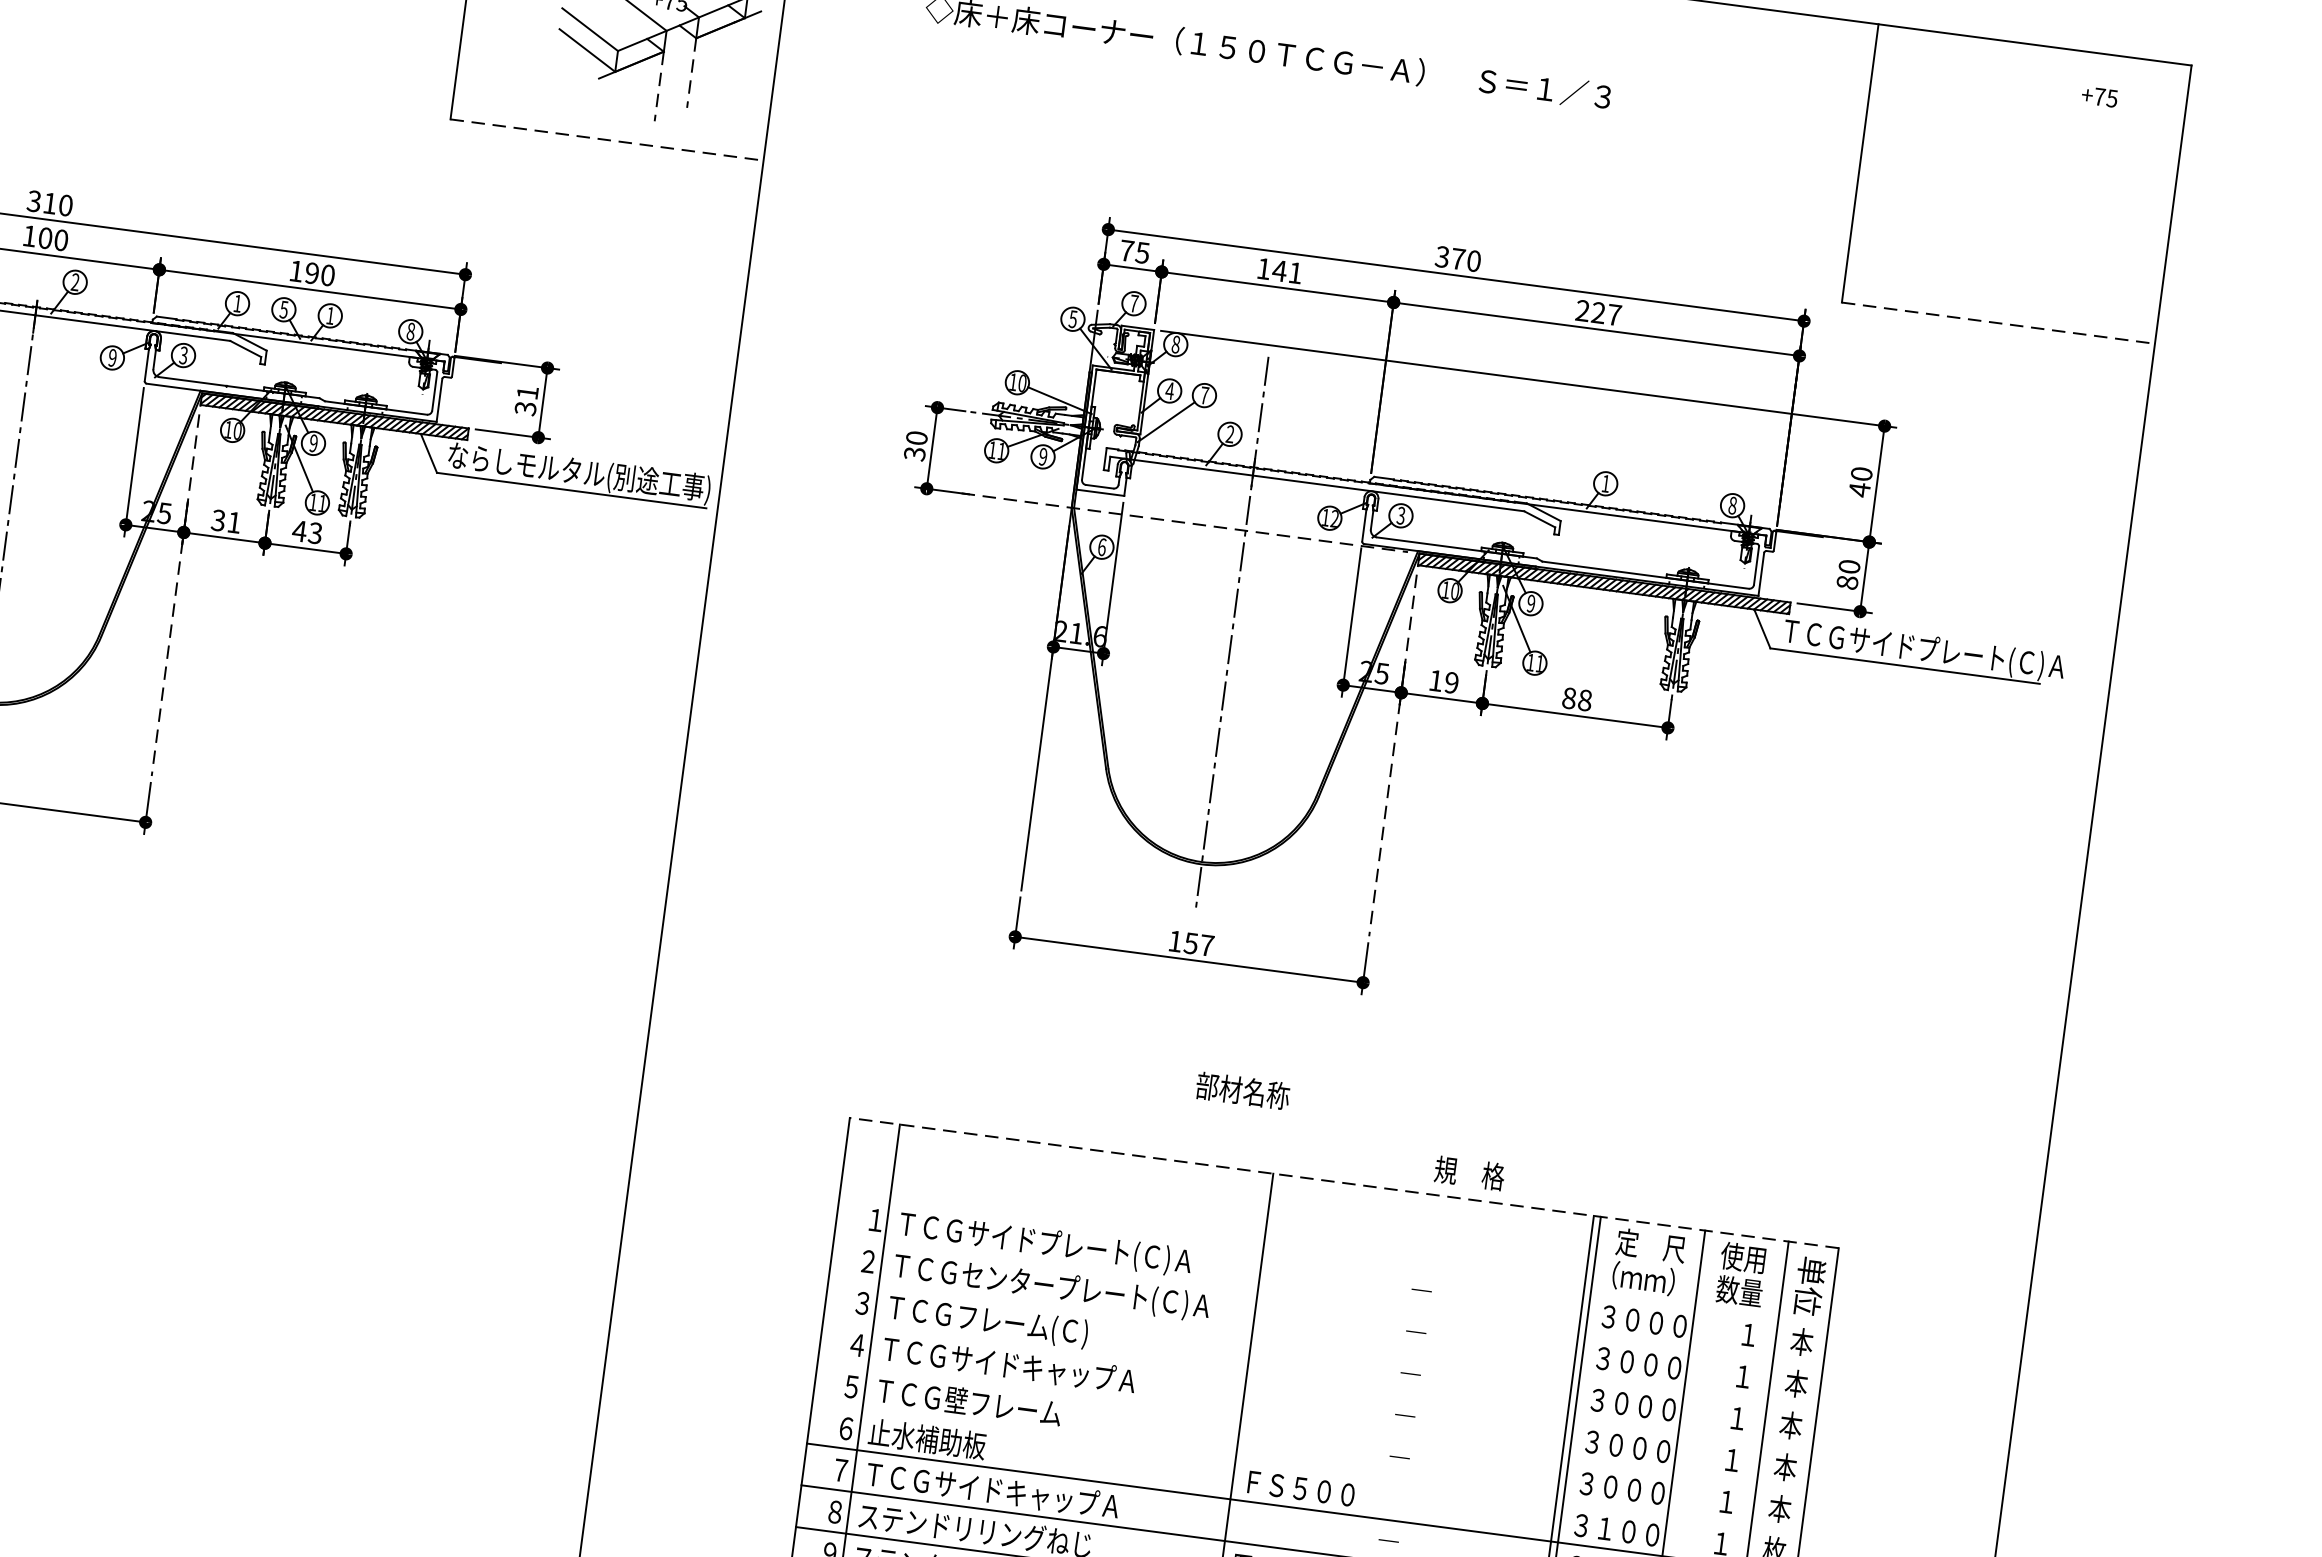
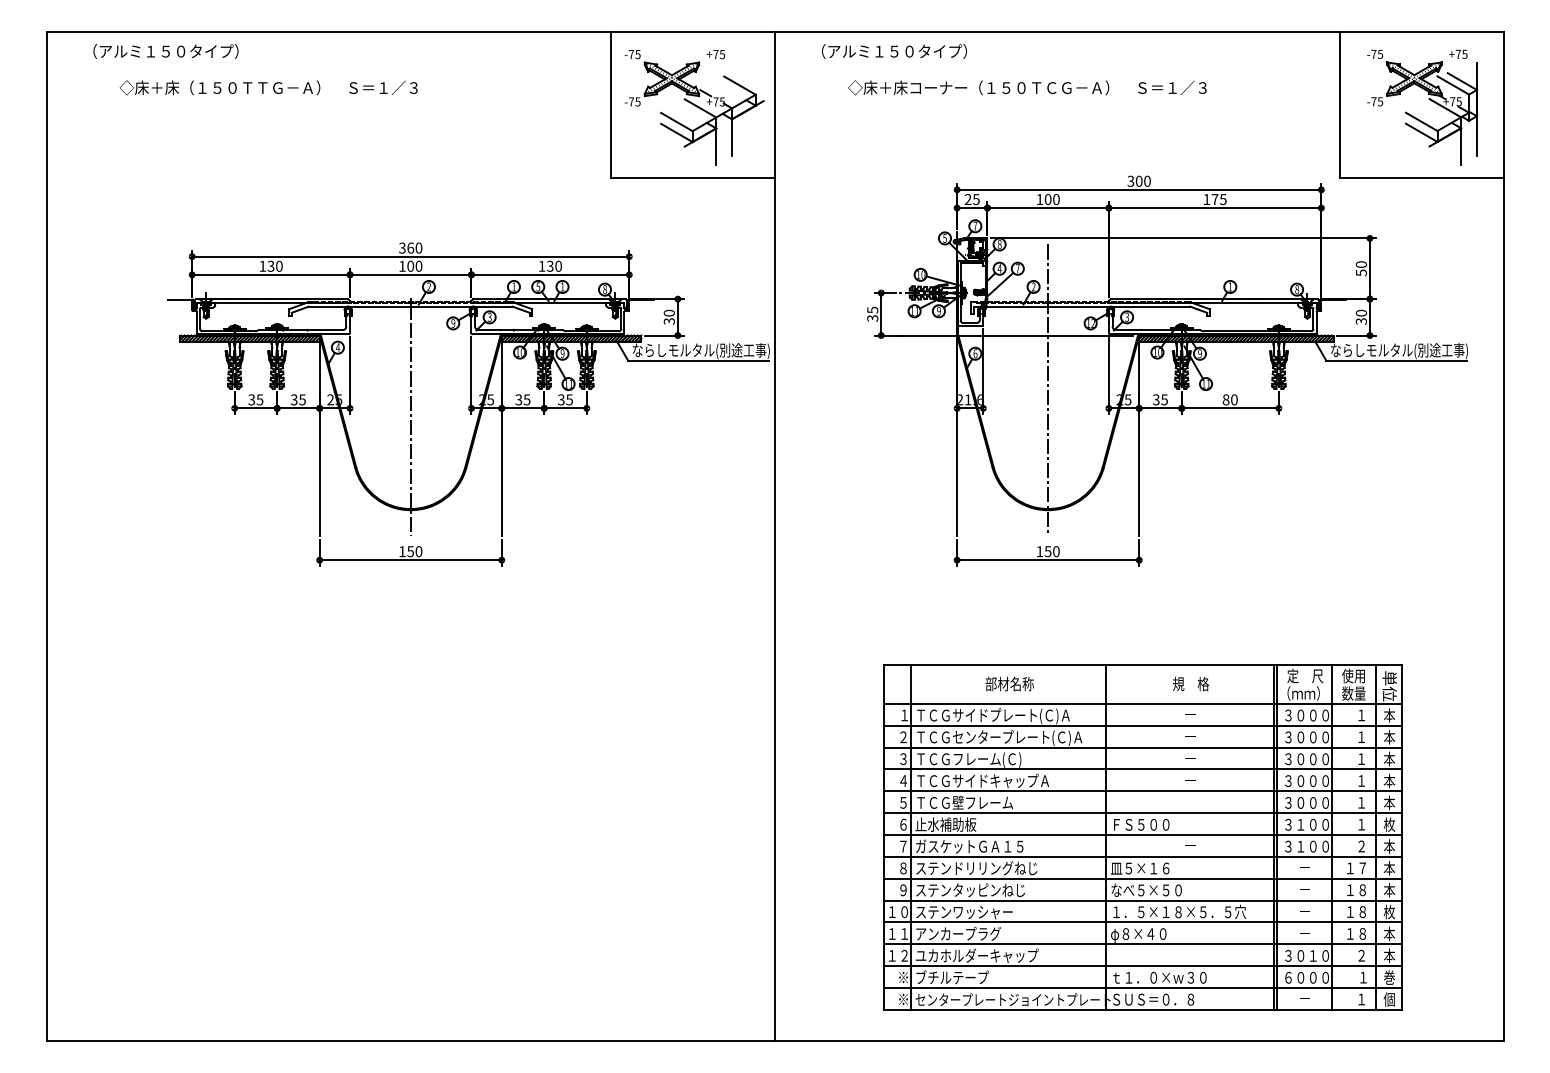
line: (692, 75) -> (732, 138), dashed -> solid
line: (659, 88) -> (716, 147), dashed -> solid
line: (607, 139) -> (693, 177), dashed -> solid
part: (2033, 177) -> (1429, 100), added
text: (49, 202) -> (410, 247), 310 -> 360
text: (1125, 250) -> (967, 199), 75 -> 25
text: (1457, 257) -> (1138, 180), 370 -> 300
text: (1286, 271) -> (1051, 199), 141 -> 100
text: (310, 273) -> (549, 266), 190 -> 130
text: (1597, 312) -> (1214, 199), 227 -> 175
line: (1998, 322) -> (1421, 177), dashed -> solid
text: (526, 391) -> (668, 312), 31 -> 30
text: (916, 436) -> (872, 309), 30 -> 35
text: (1859, 489) -> (1361, 272), 40 -> 50
text: (233, 521) -> (526, 399), 31 -> 35
line: (1185, 522) -> (1016, 335), dashed -> solid
text: (305, 531) -> (564, 399), 43 -> 35
text: (1847, 582) -> (1361, 321), 80 -> 30
line: (176, 586) -> (501, 436), dashed -> solid
text: (1922, 650) -> (1404, 351), ＴＣＧサイドプレート(Ｃ)Ａ -> ならしモルタル(別途工事)
text: (1444, 681) -> (1160, 399), 19 -> 35
text: (1585, 701) -> (1234, 400), 88 -> 80
line: (1394, 746) -> (1139, 436), dashed -> solid
text: (1207, 945) -> (1056, 551), 157 -> 150
text: (1242, 1089) -> (1009, 683), moved
text: (1470, 1172) -> (1191, 683), moved
line: (1344, 1182) -> (1143, 664), dashed -> solid
line: (1335, 1257) -> (1143, 703), added
line: (1329, 1299) -> (1143, 725), added
line: (1324, 1341) -> (1143, 747), added
line: (1318, 1383) -> (1143, 769), added
line: (1313, 1425) -> (1143, 791), added
line: (1307, 1467) -> (1143, 813), added
text: (991, 1490) -> (982, 846), ＴＣＧサイドキャップＡ -> ガスケットＧＡ１５

